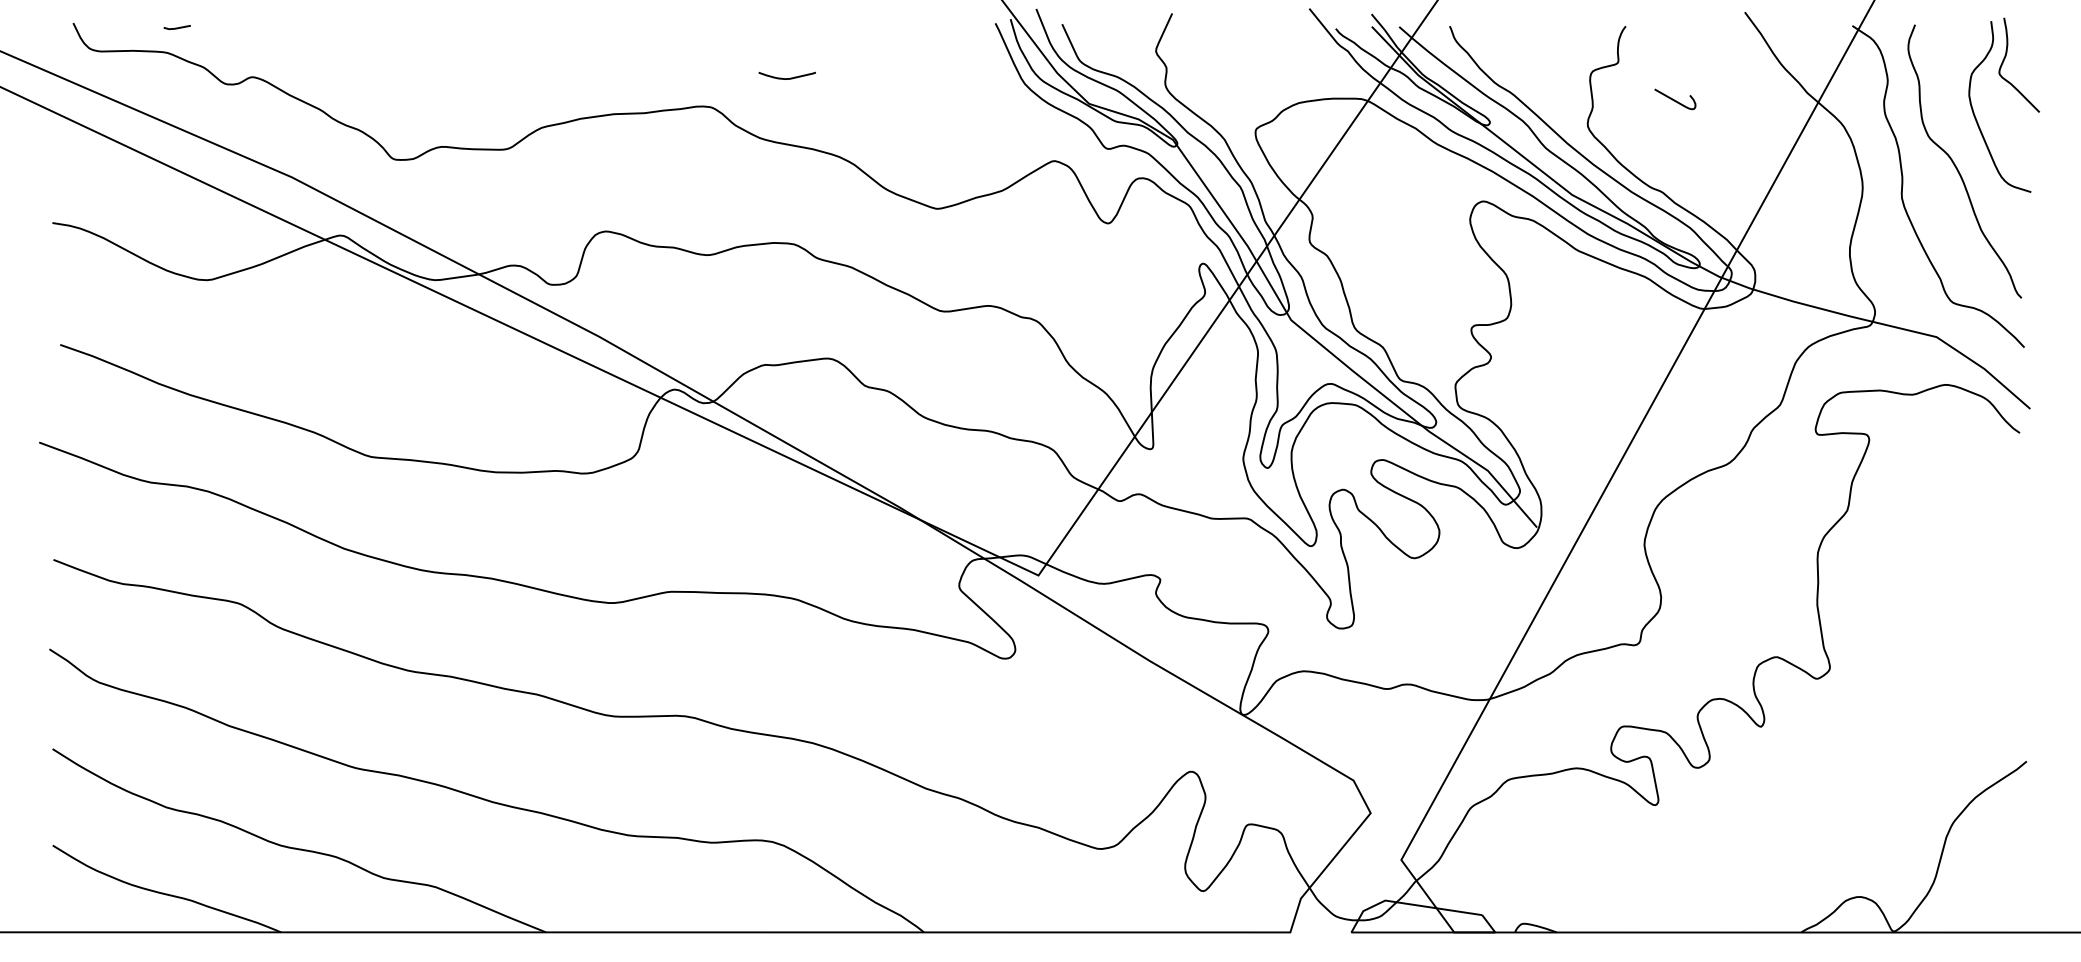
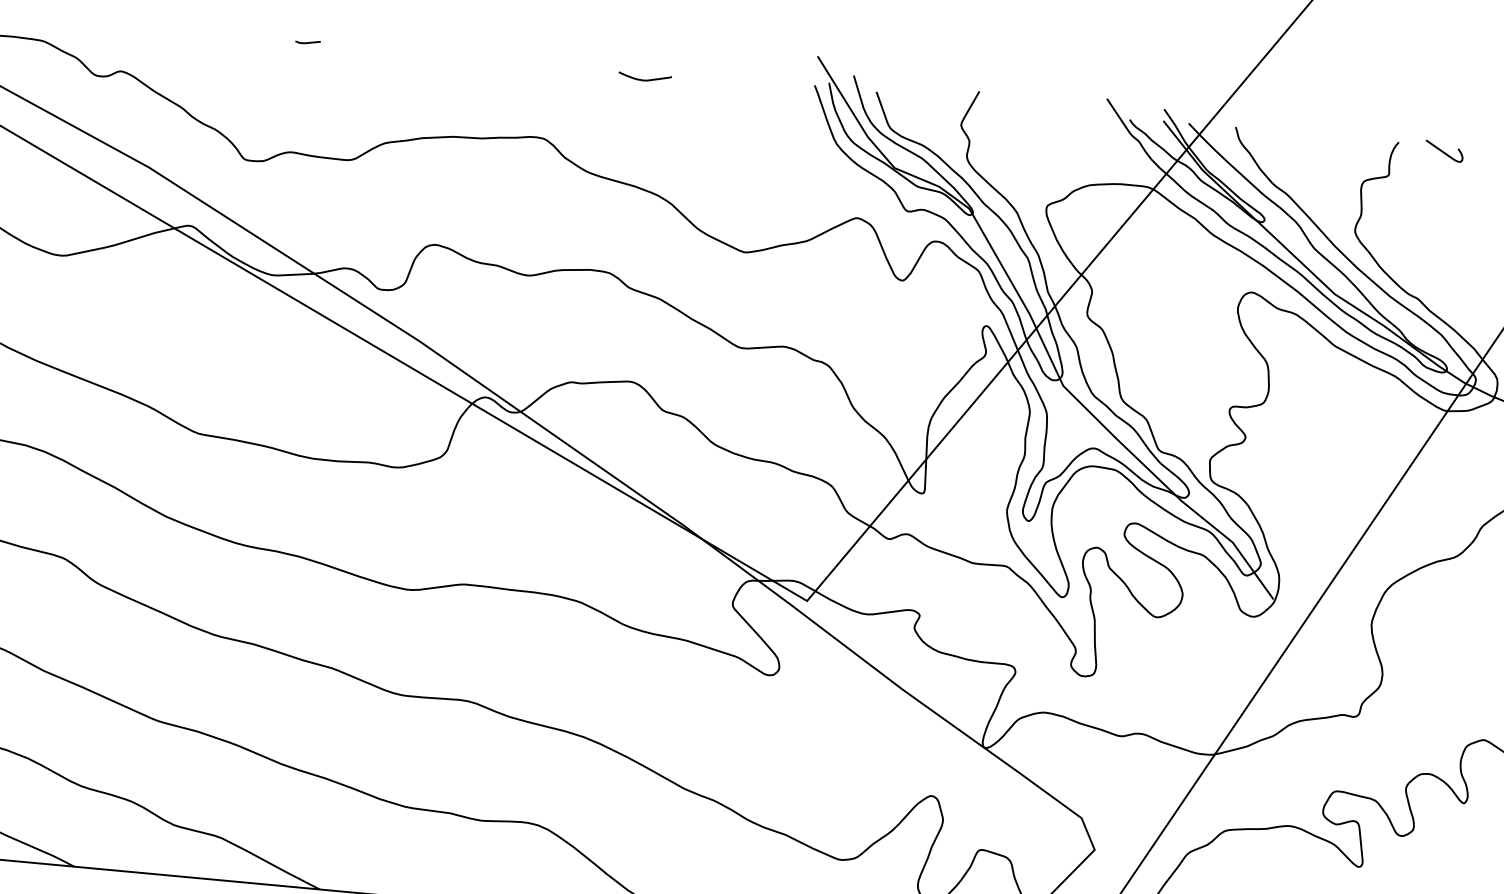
line: (176, 27) -> (307, 42), moved
curve: (786, 78) -> (644, 79), moved
curve: (1674, 99) -> (1443, 151), moved

